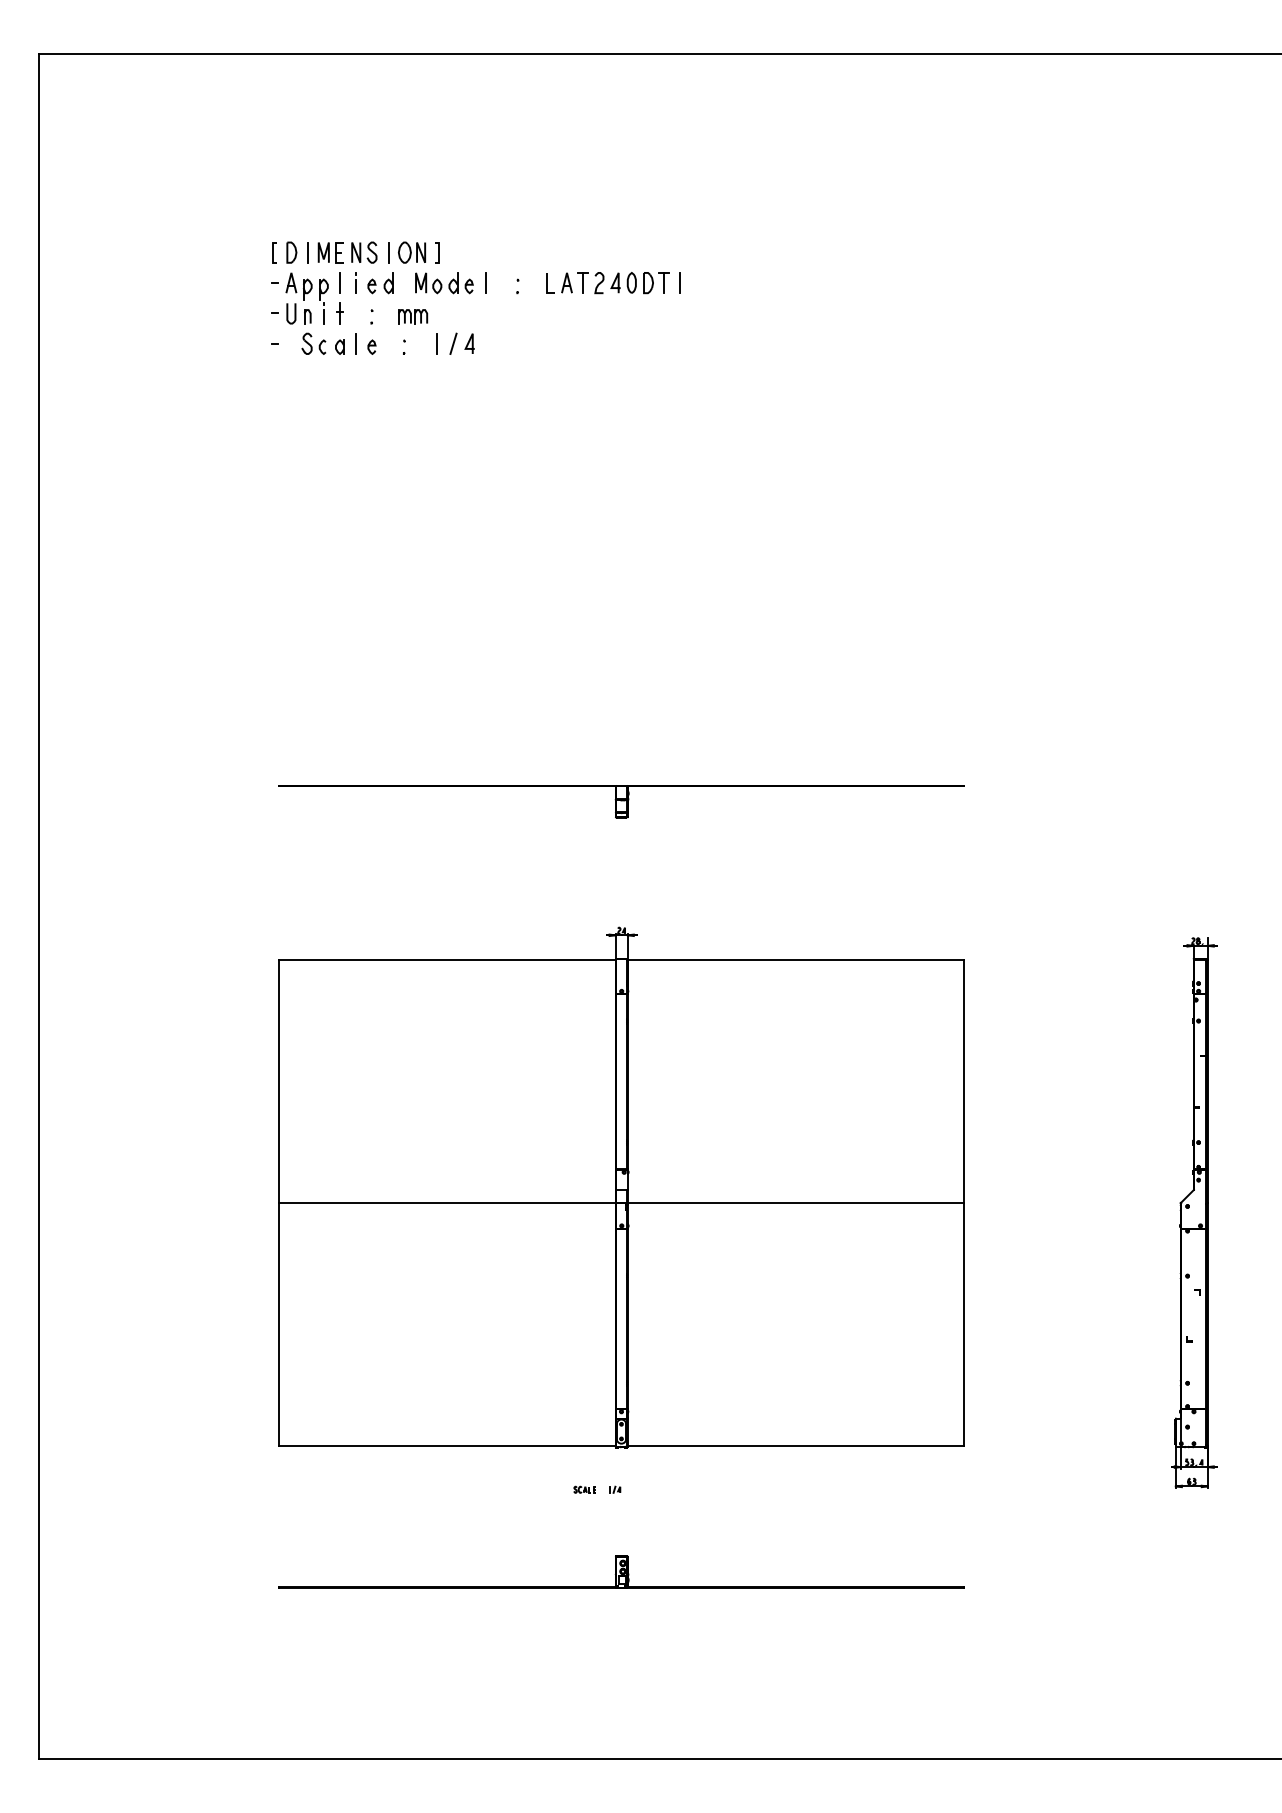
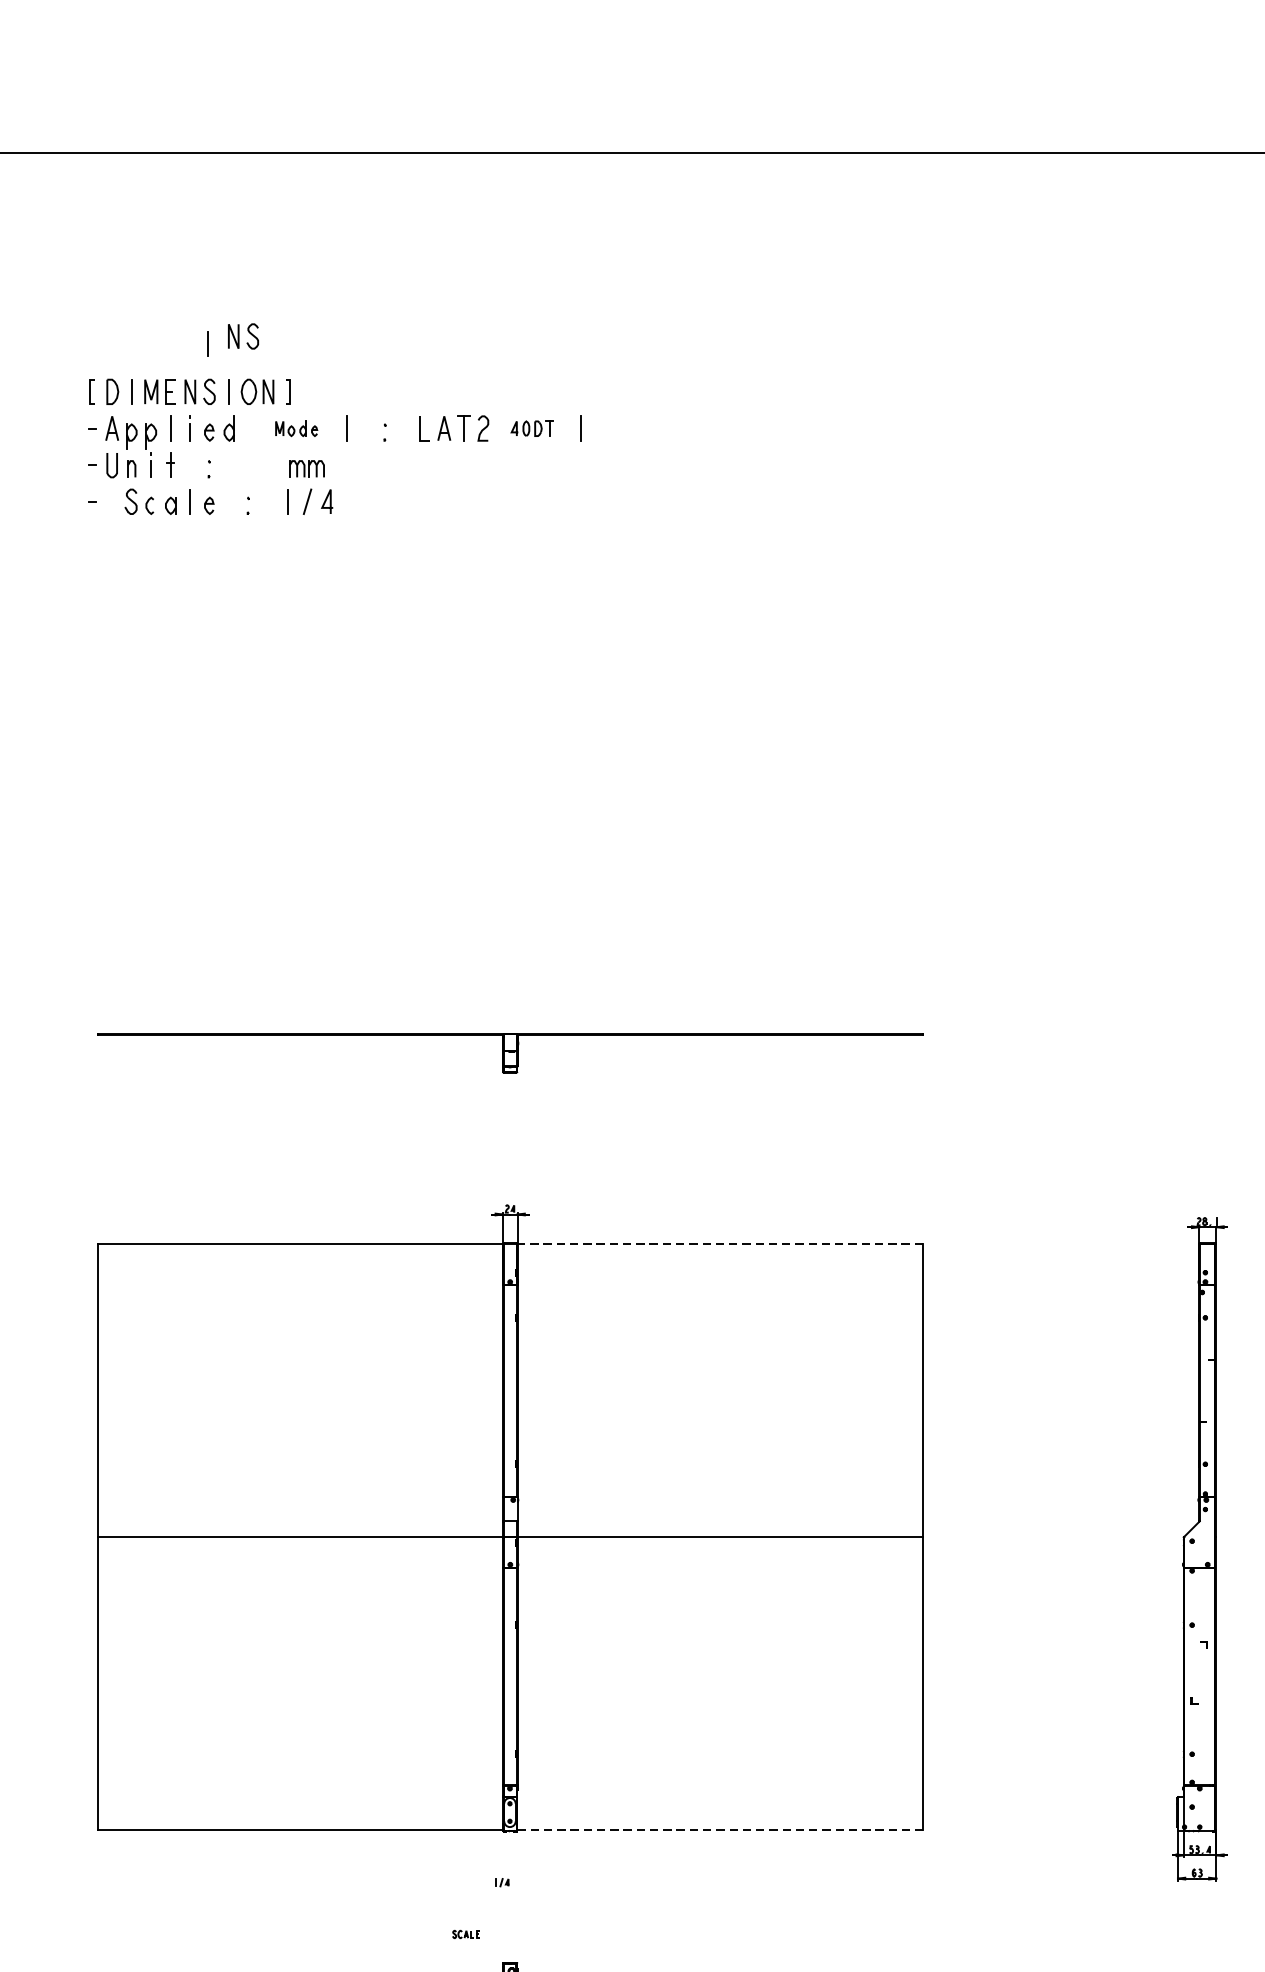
part: (400, 206) -> (243, 336), added
line: (370, 212) -> (207, 343), added
part: (444, 283) -> (296, 429), size x0.6
part: (639, 283) -> (531, 429), size x0.6
part: (413, 316) -> (307, 468), moved
line: (795, 960) -> (719, 1244), solid -> dashed
line: (796, 1446) -> (720, 1830), solid -> dashed
part: (584, 1489) -> (465, 1934), moved

